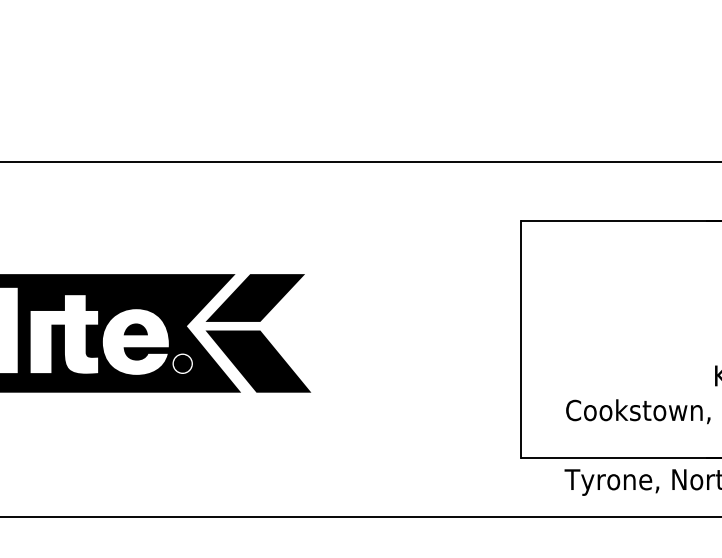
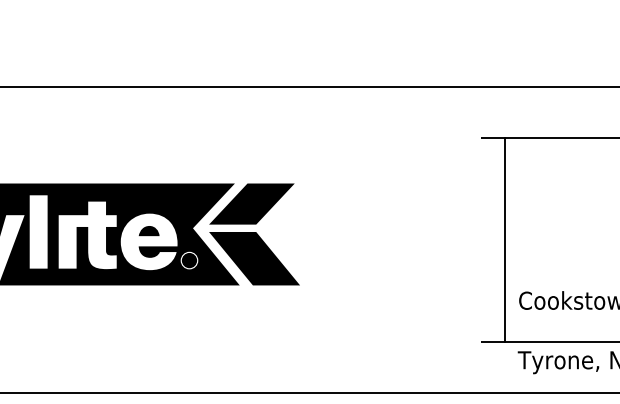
line: (521, 339) -> (504, 239), moved

